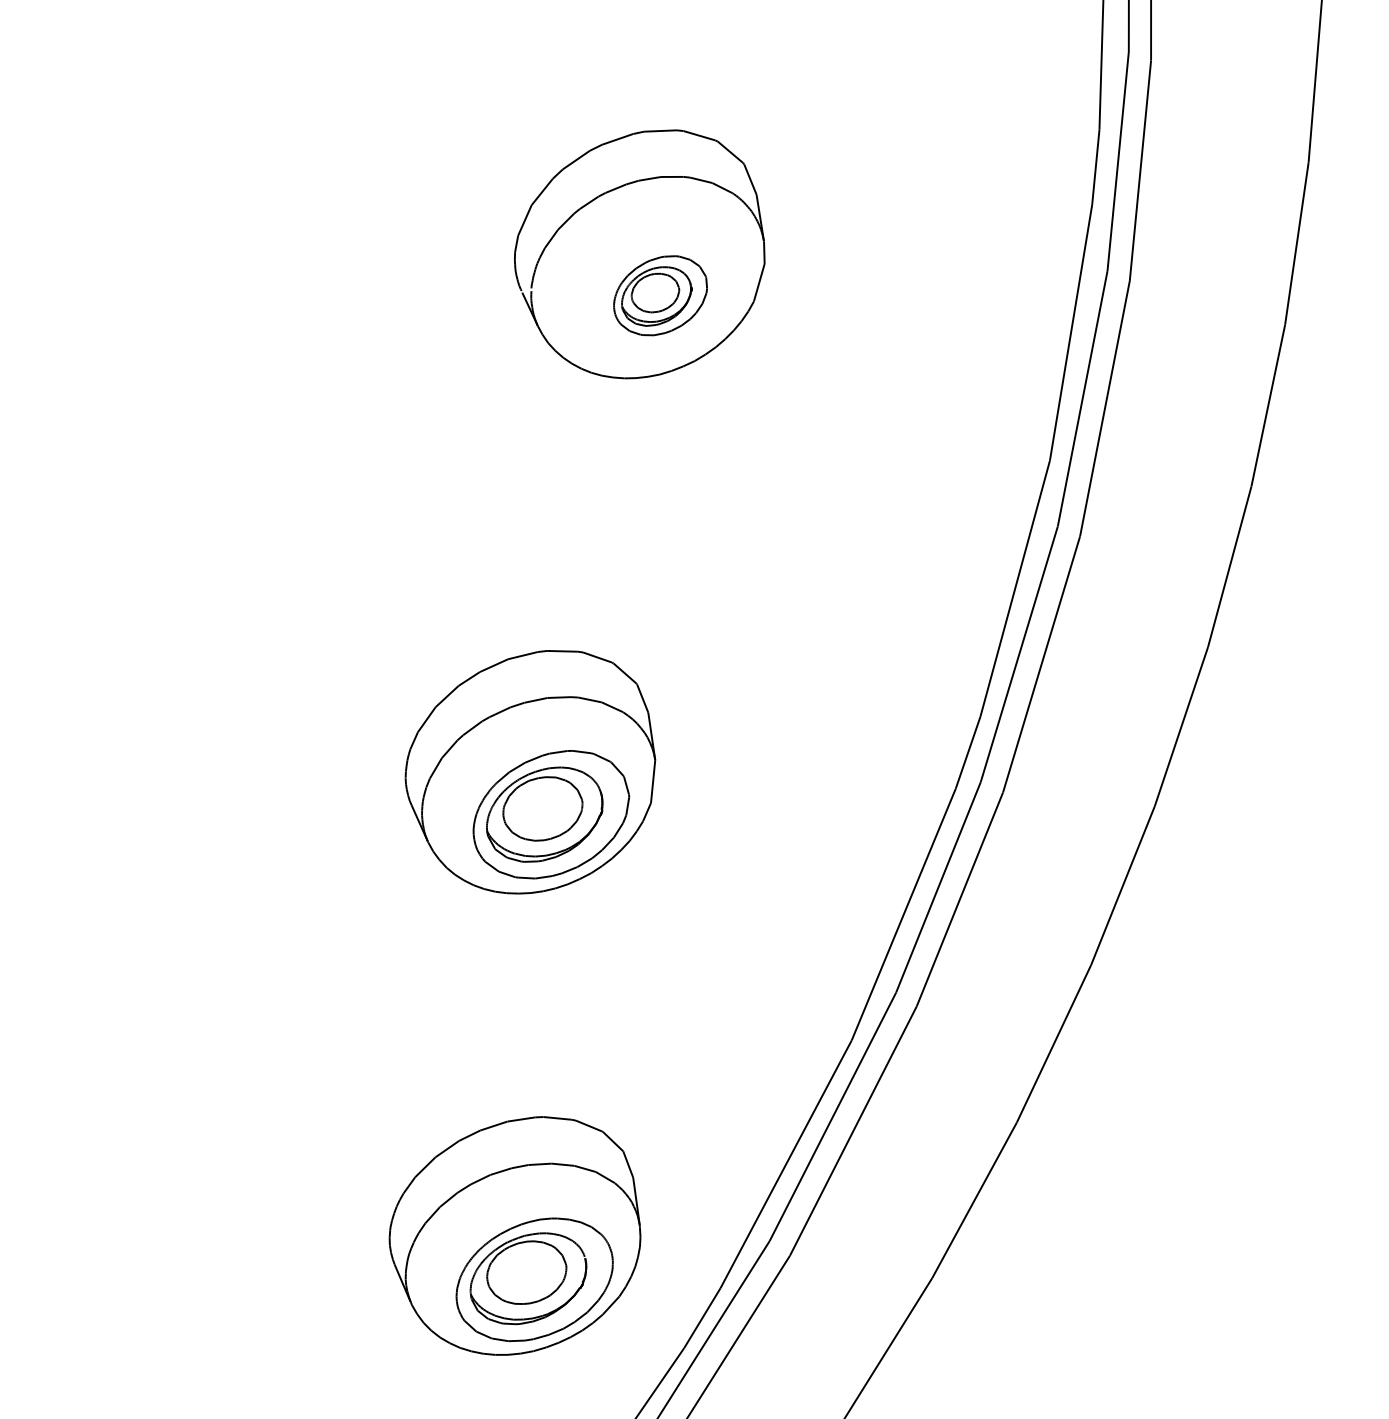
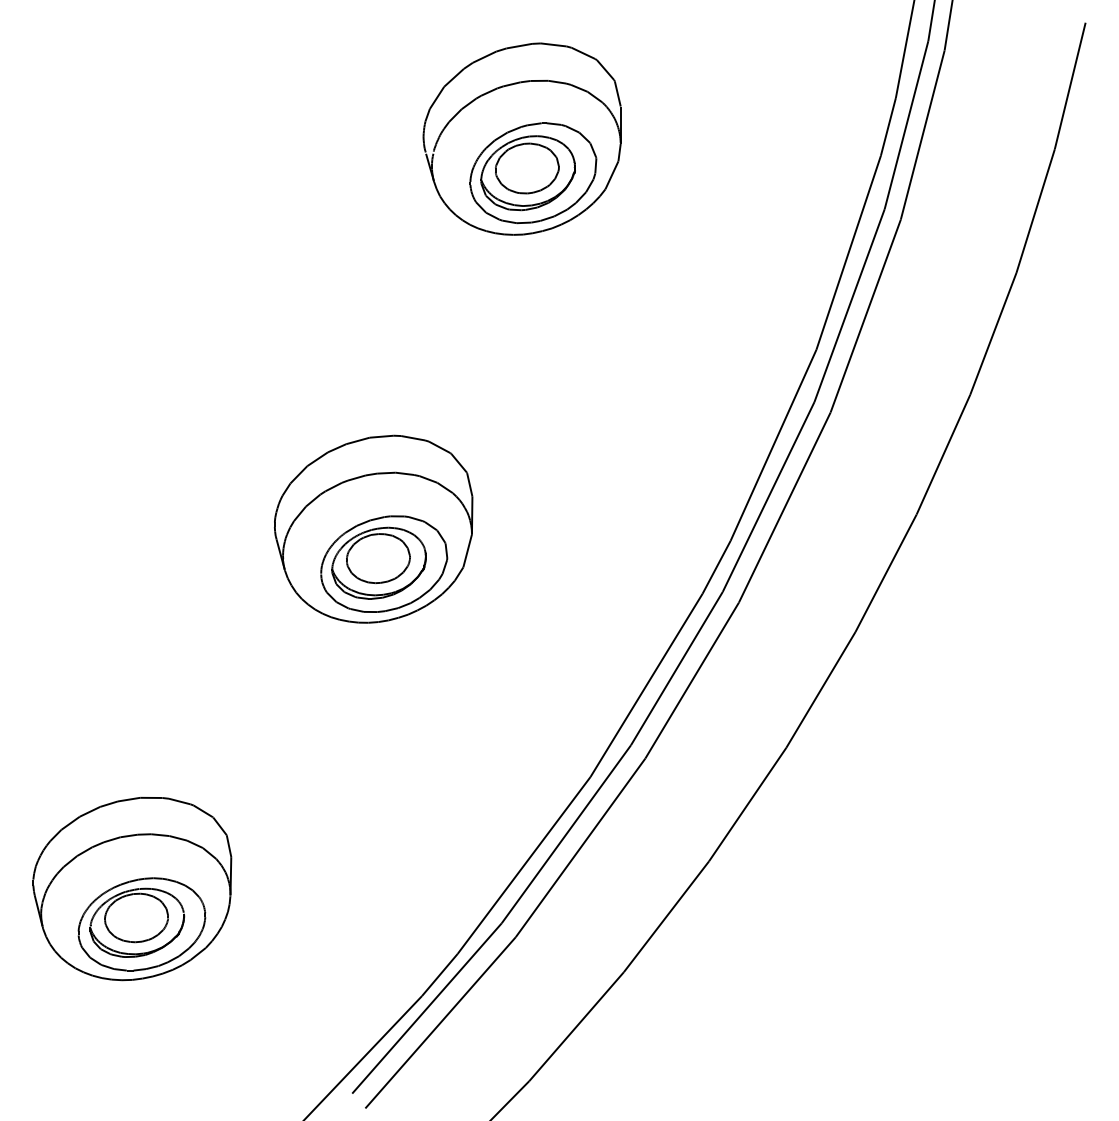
part: (660, 295) -> (533, 173), size x1.67
part: (515, 1236) -> (132, 888), moved

